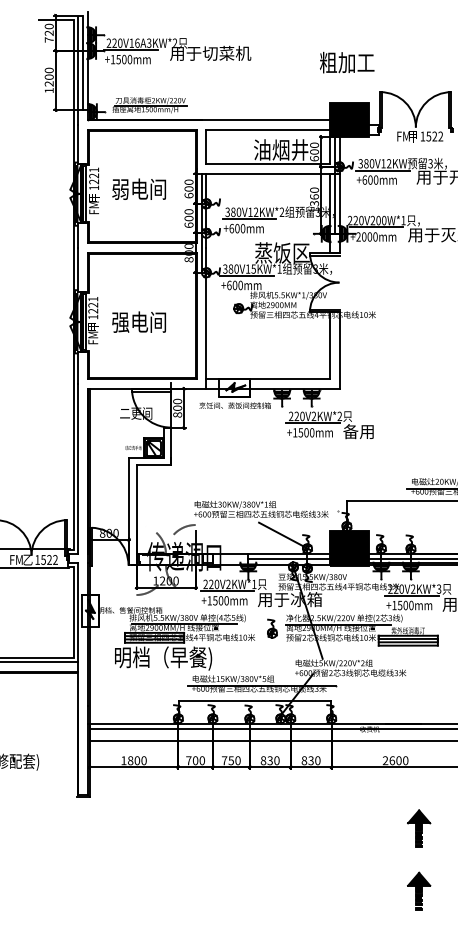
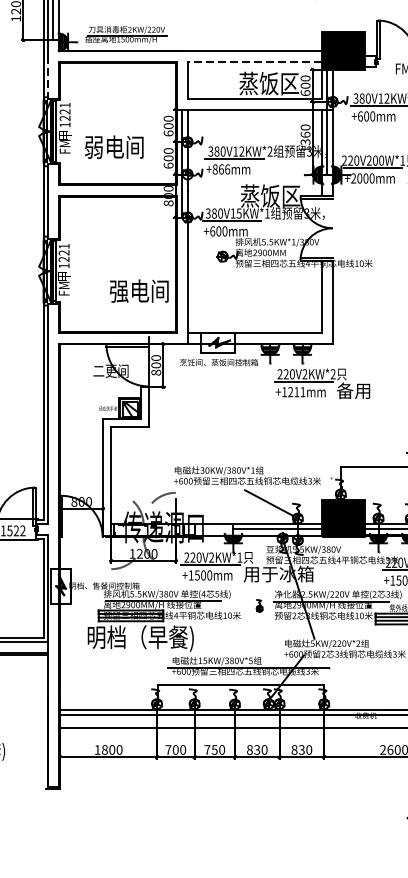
line: (268, 129) -> (255, 61), solid -> dashed
line: (78, 144) -> (48, 77), solid -> dashed
text: (281, 149) -> (269, 83), 油烟井 -> 蒸饭区
text: (138, 188) -> (113, 146), moved
text: (237, 228) -> (221, 169), +600mm -> +866mm
text: (138, 321) -> (138, 290), moved
text: (306, 432) -> (296, 391), +1500mm -> +1211mm
part: (272, 628) -> (259, 605), size x0.6

